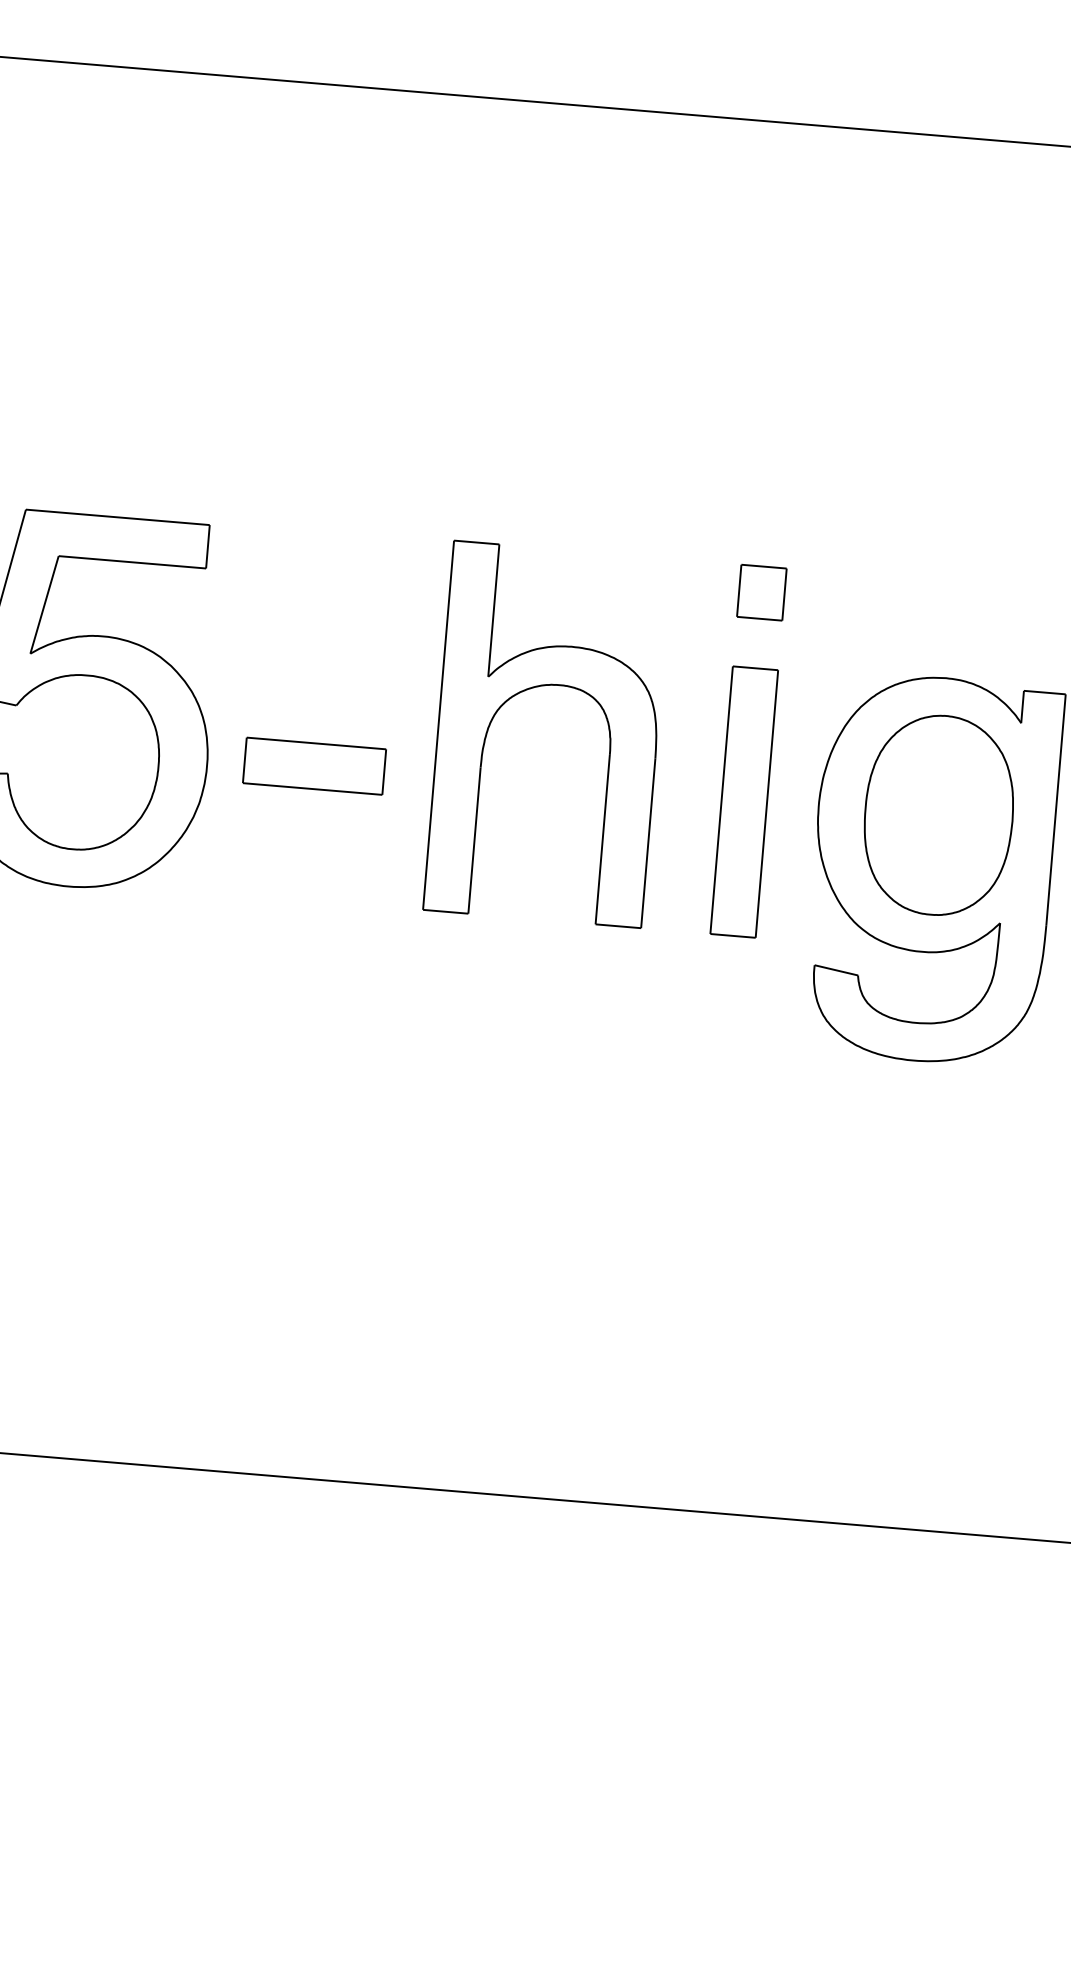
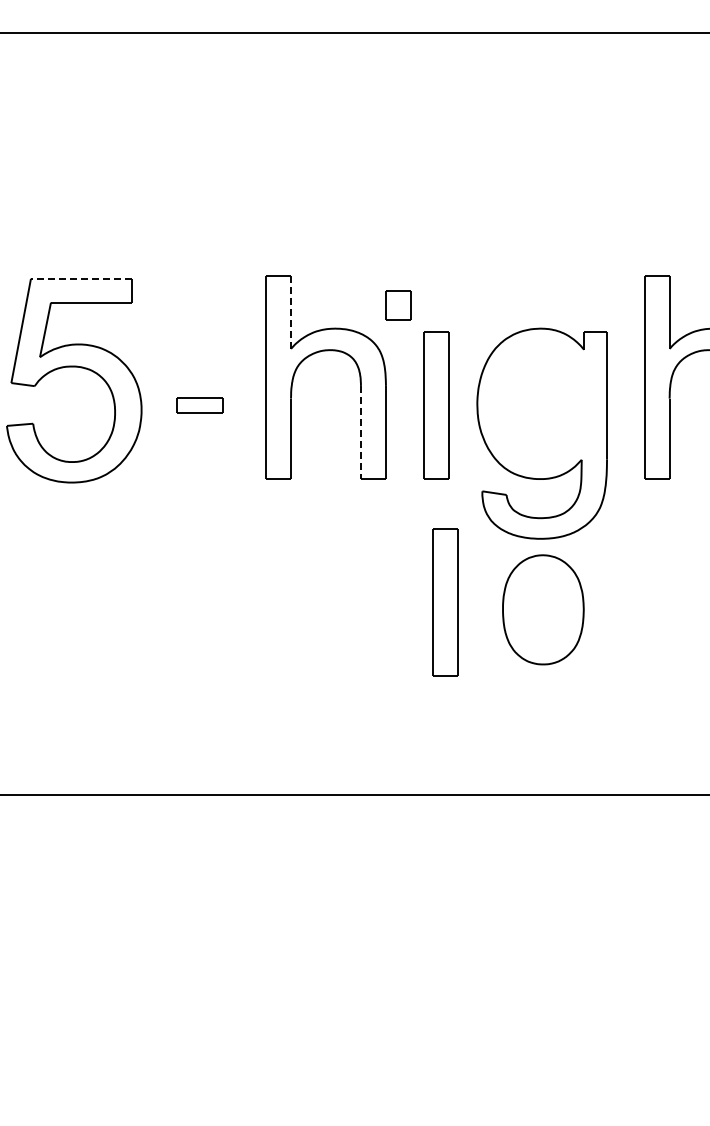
line: (117, 516) -> (81, 278), solid -> dashed
part: (761, 592) -> (398, 305), moved
line: (494, 608) -> (291, 311), solid -> dashed
part: (314, 765) -> (200, 405), size x0.6
part: (939, 814) -> (543, 609), moved
line: (601, 839) -> (360, 432), solid -> dashed
part: (730, 1161) -> (445, 602), added

